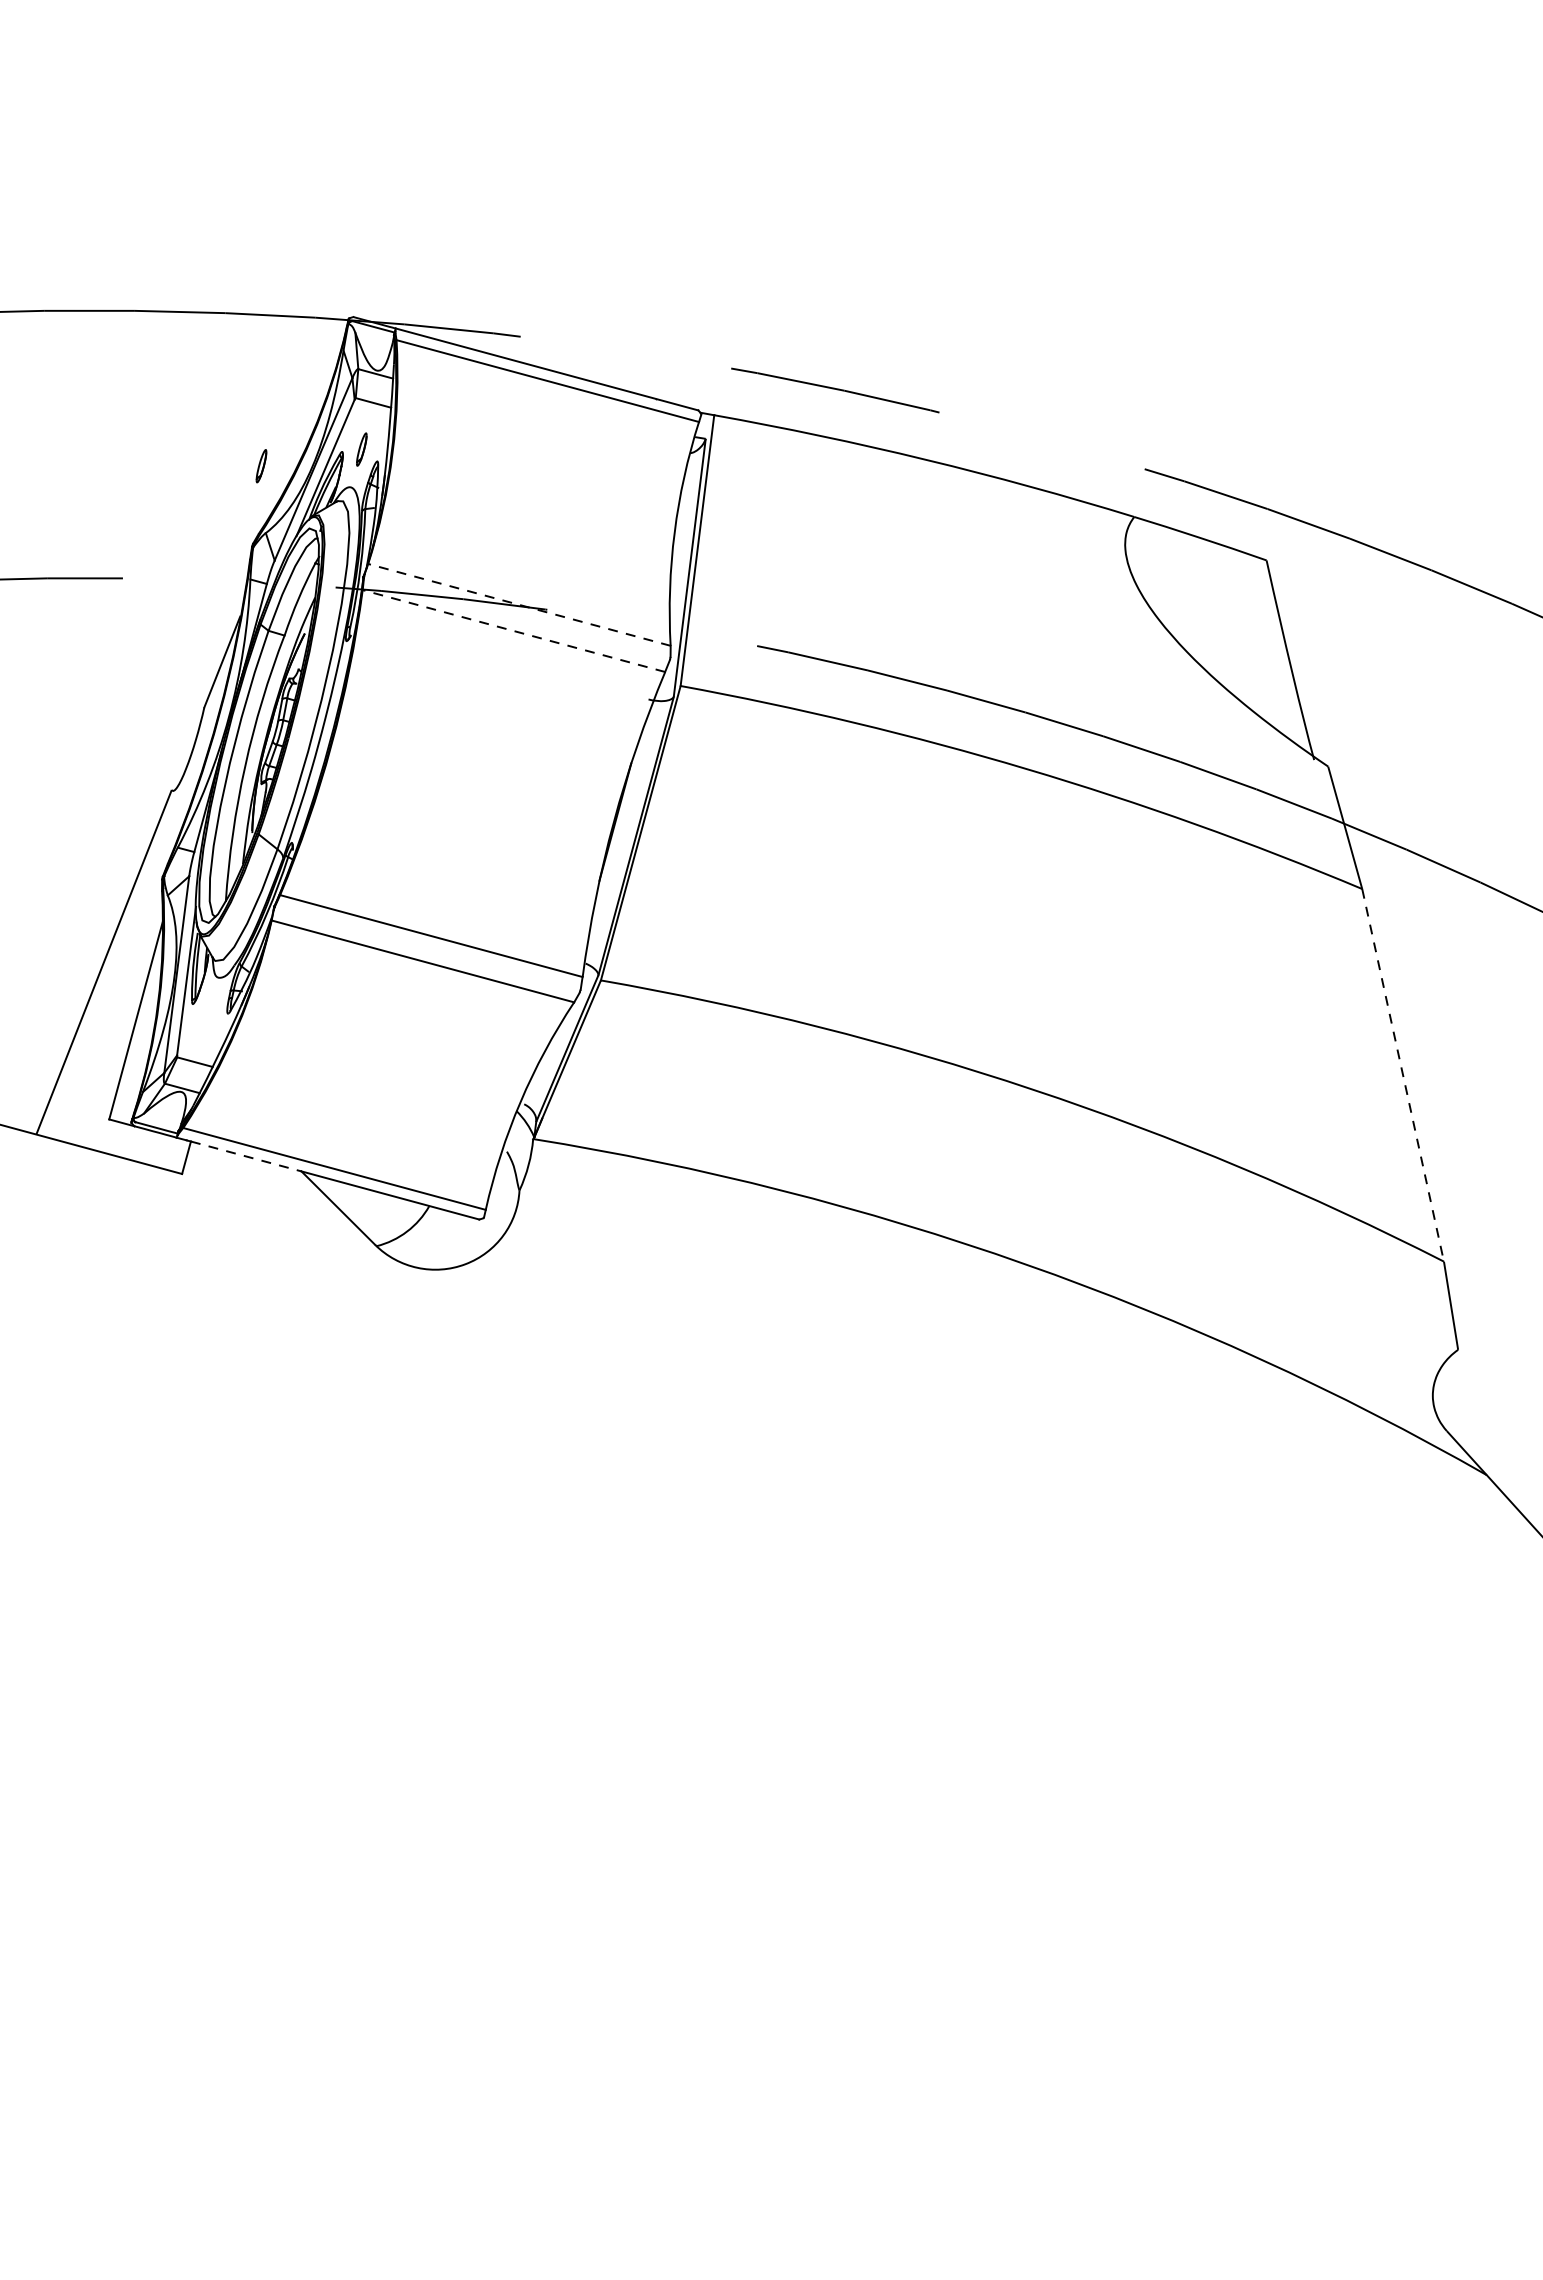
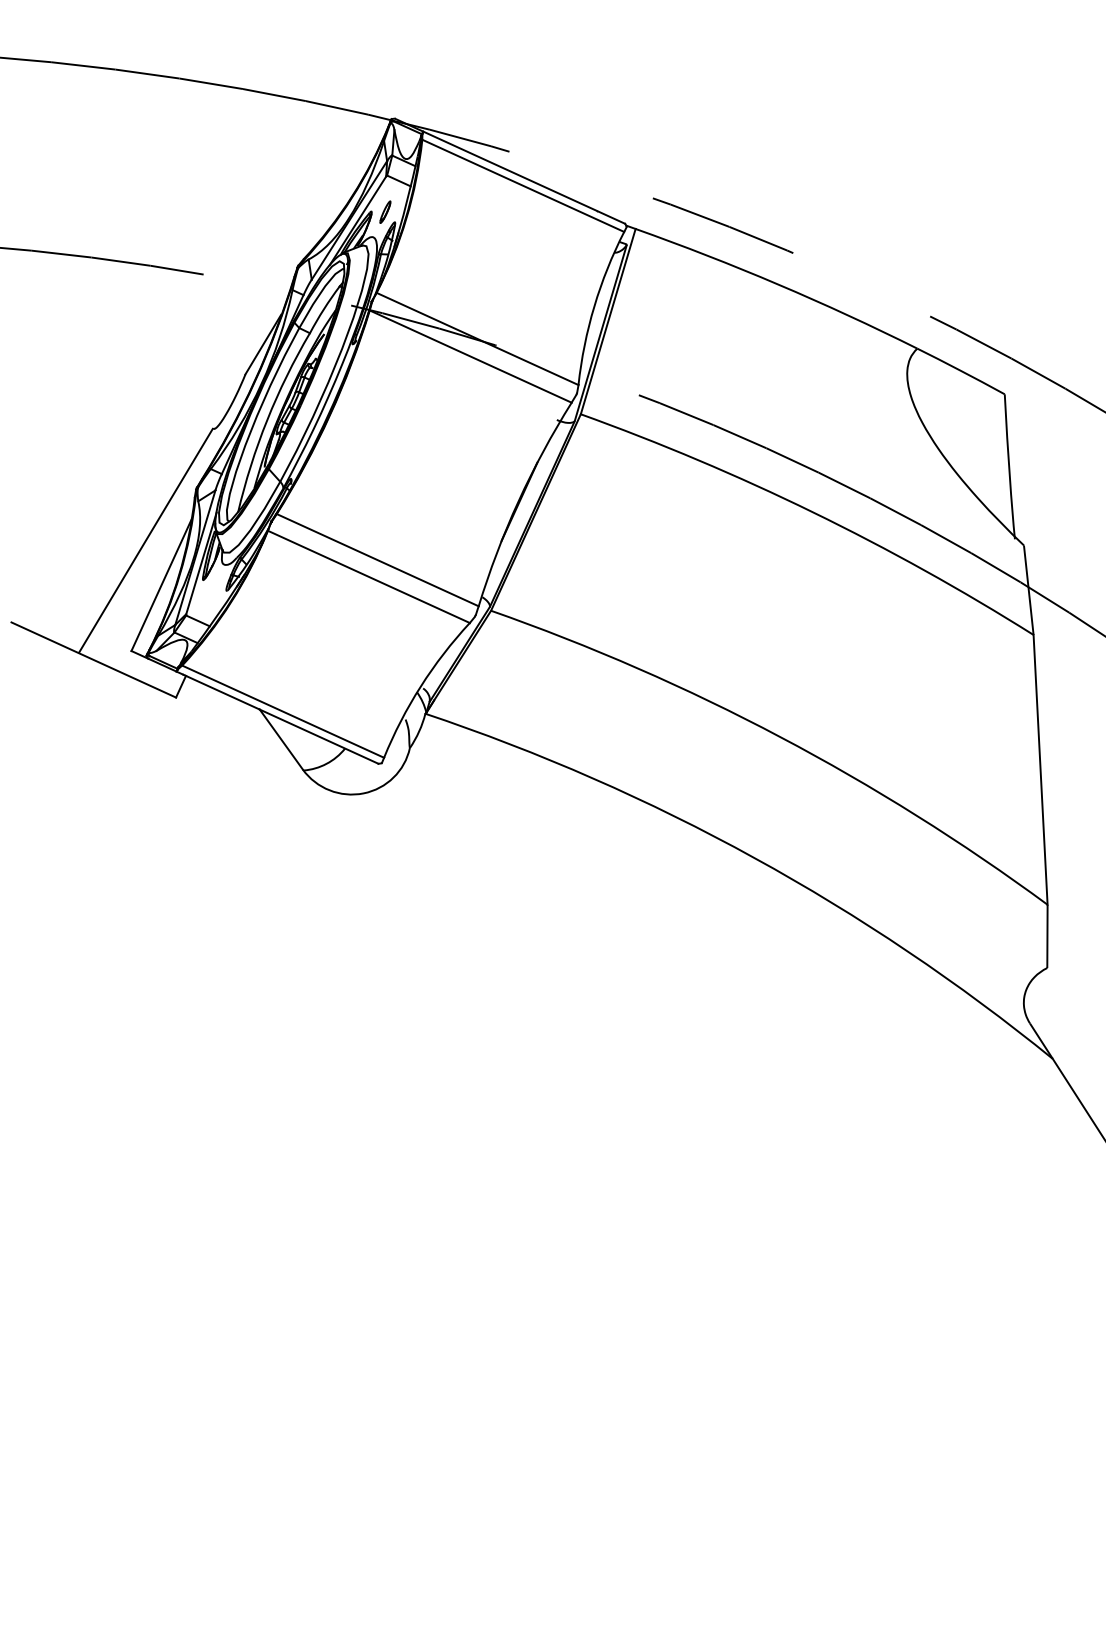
part: (261, 465) -> (313, 211), removed
line: (519, 604) -> (477, 338), dashed -> solid
line: (513, 630) -> (470, 356), dashed -> solid
line: (1403, 1076) -> (1040, 770), dashed -> solid
line: (245, 1156) -> (222, 692), dashed -> solid

